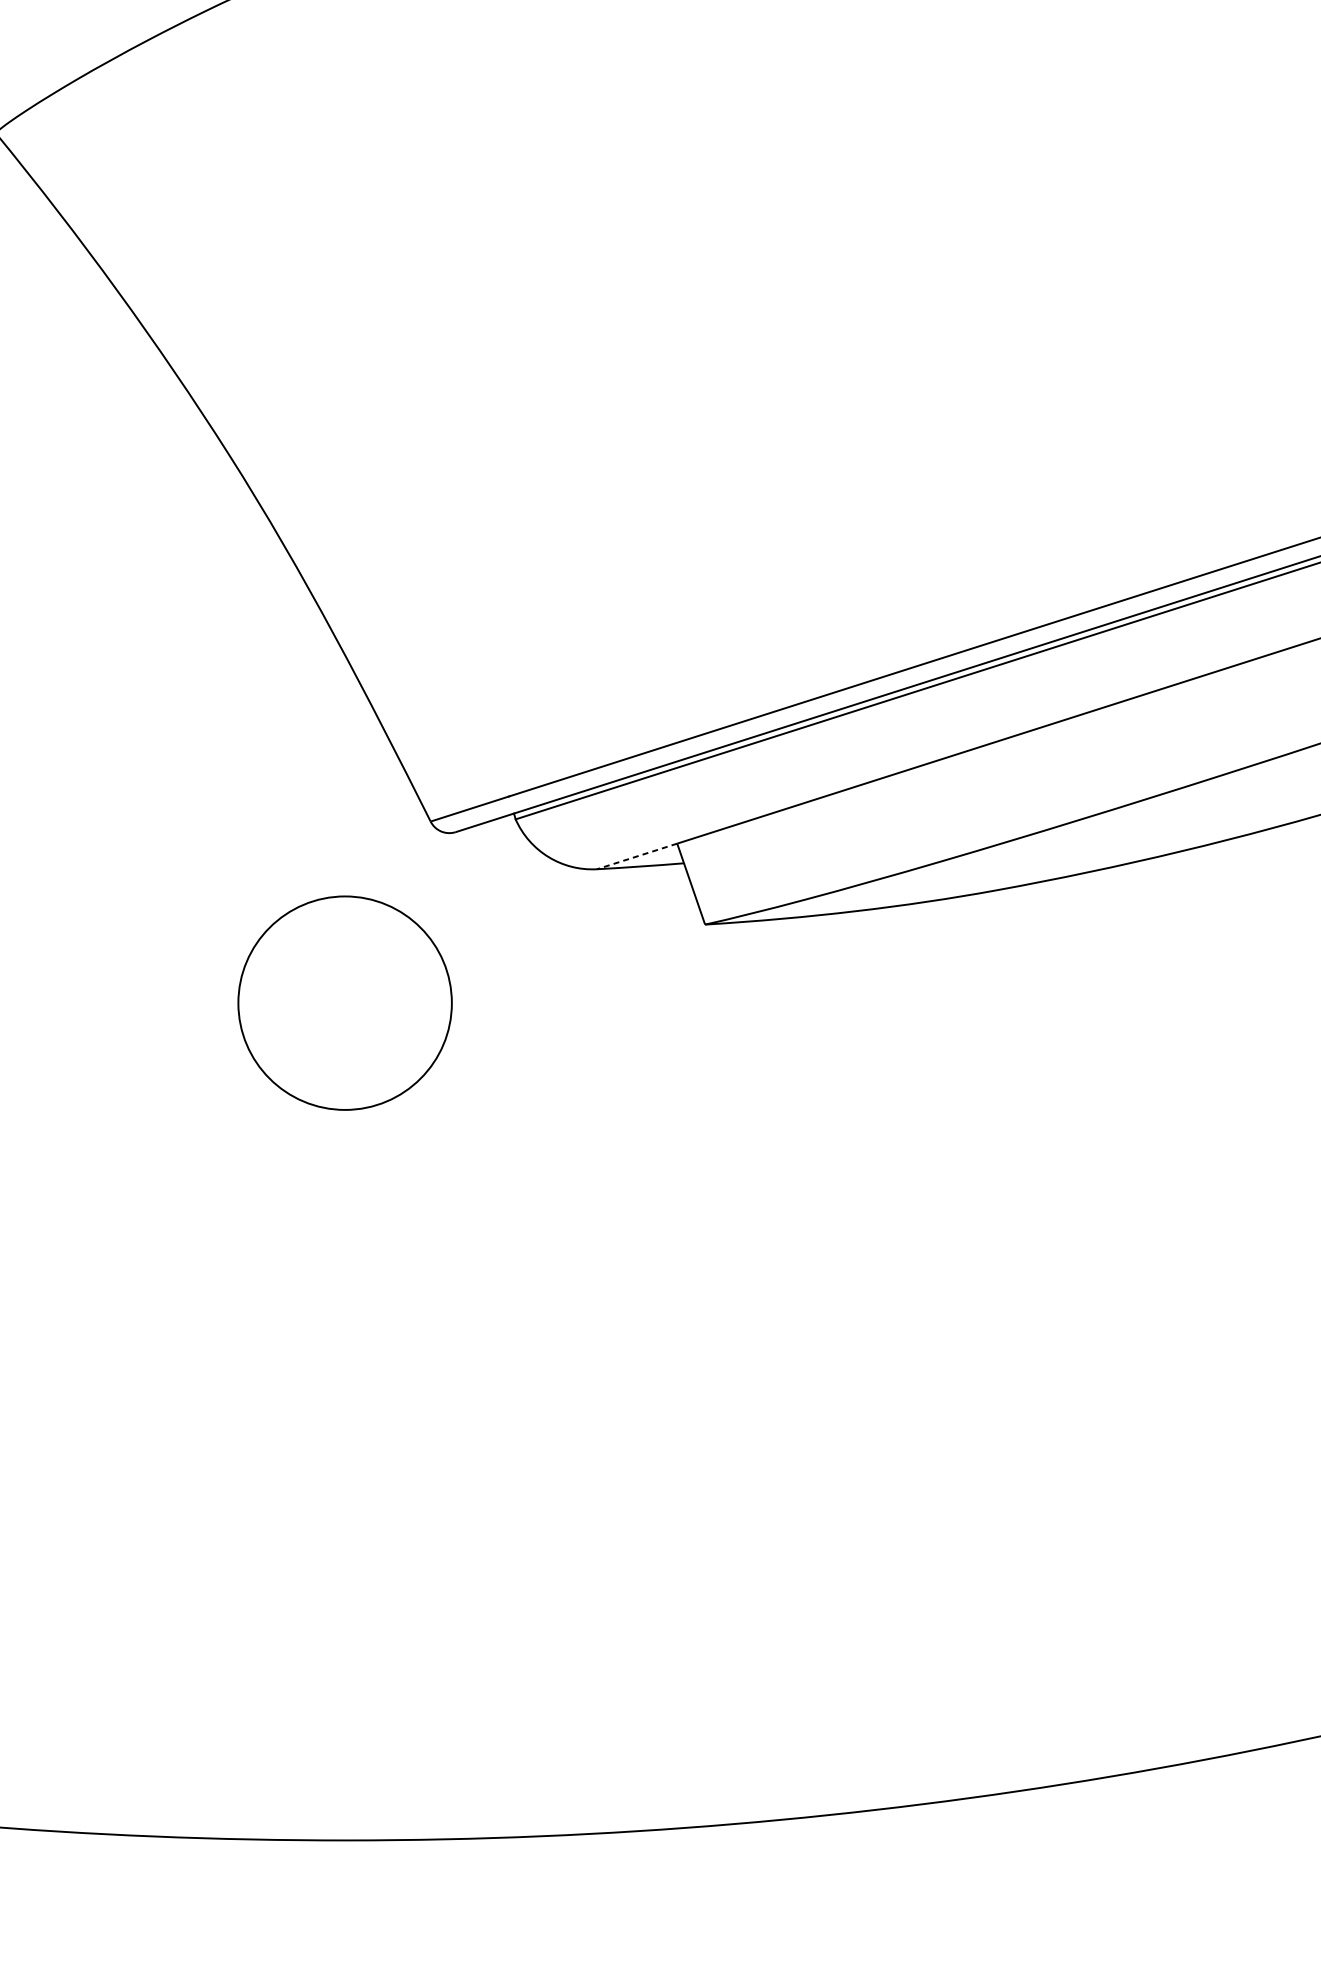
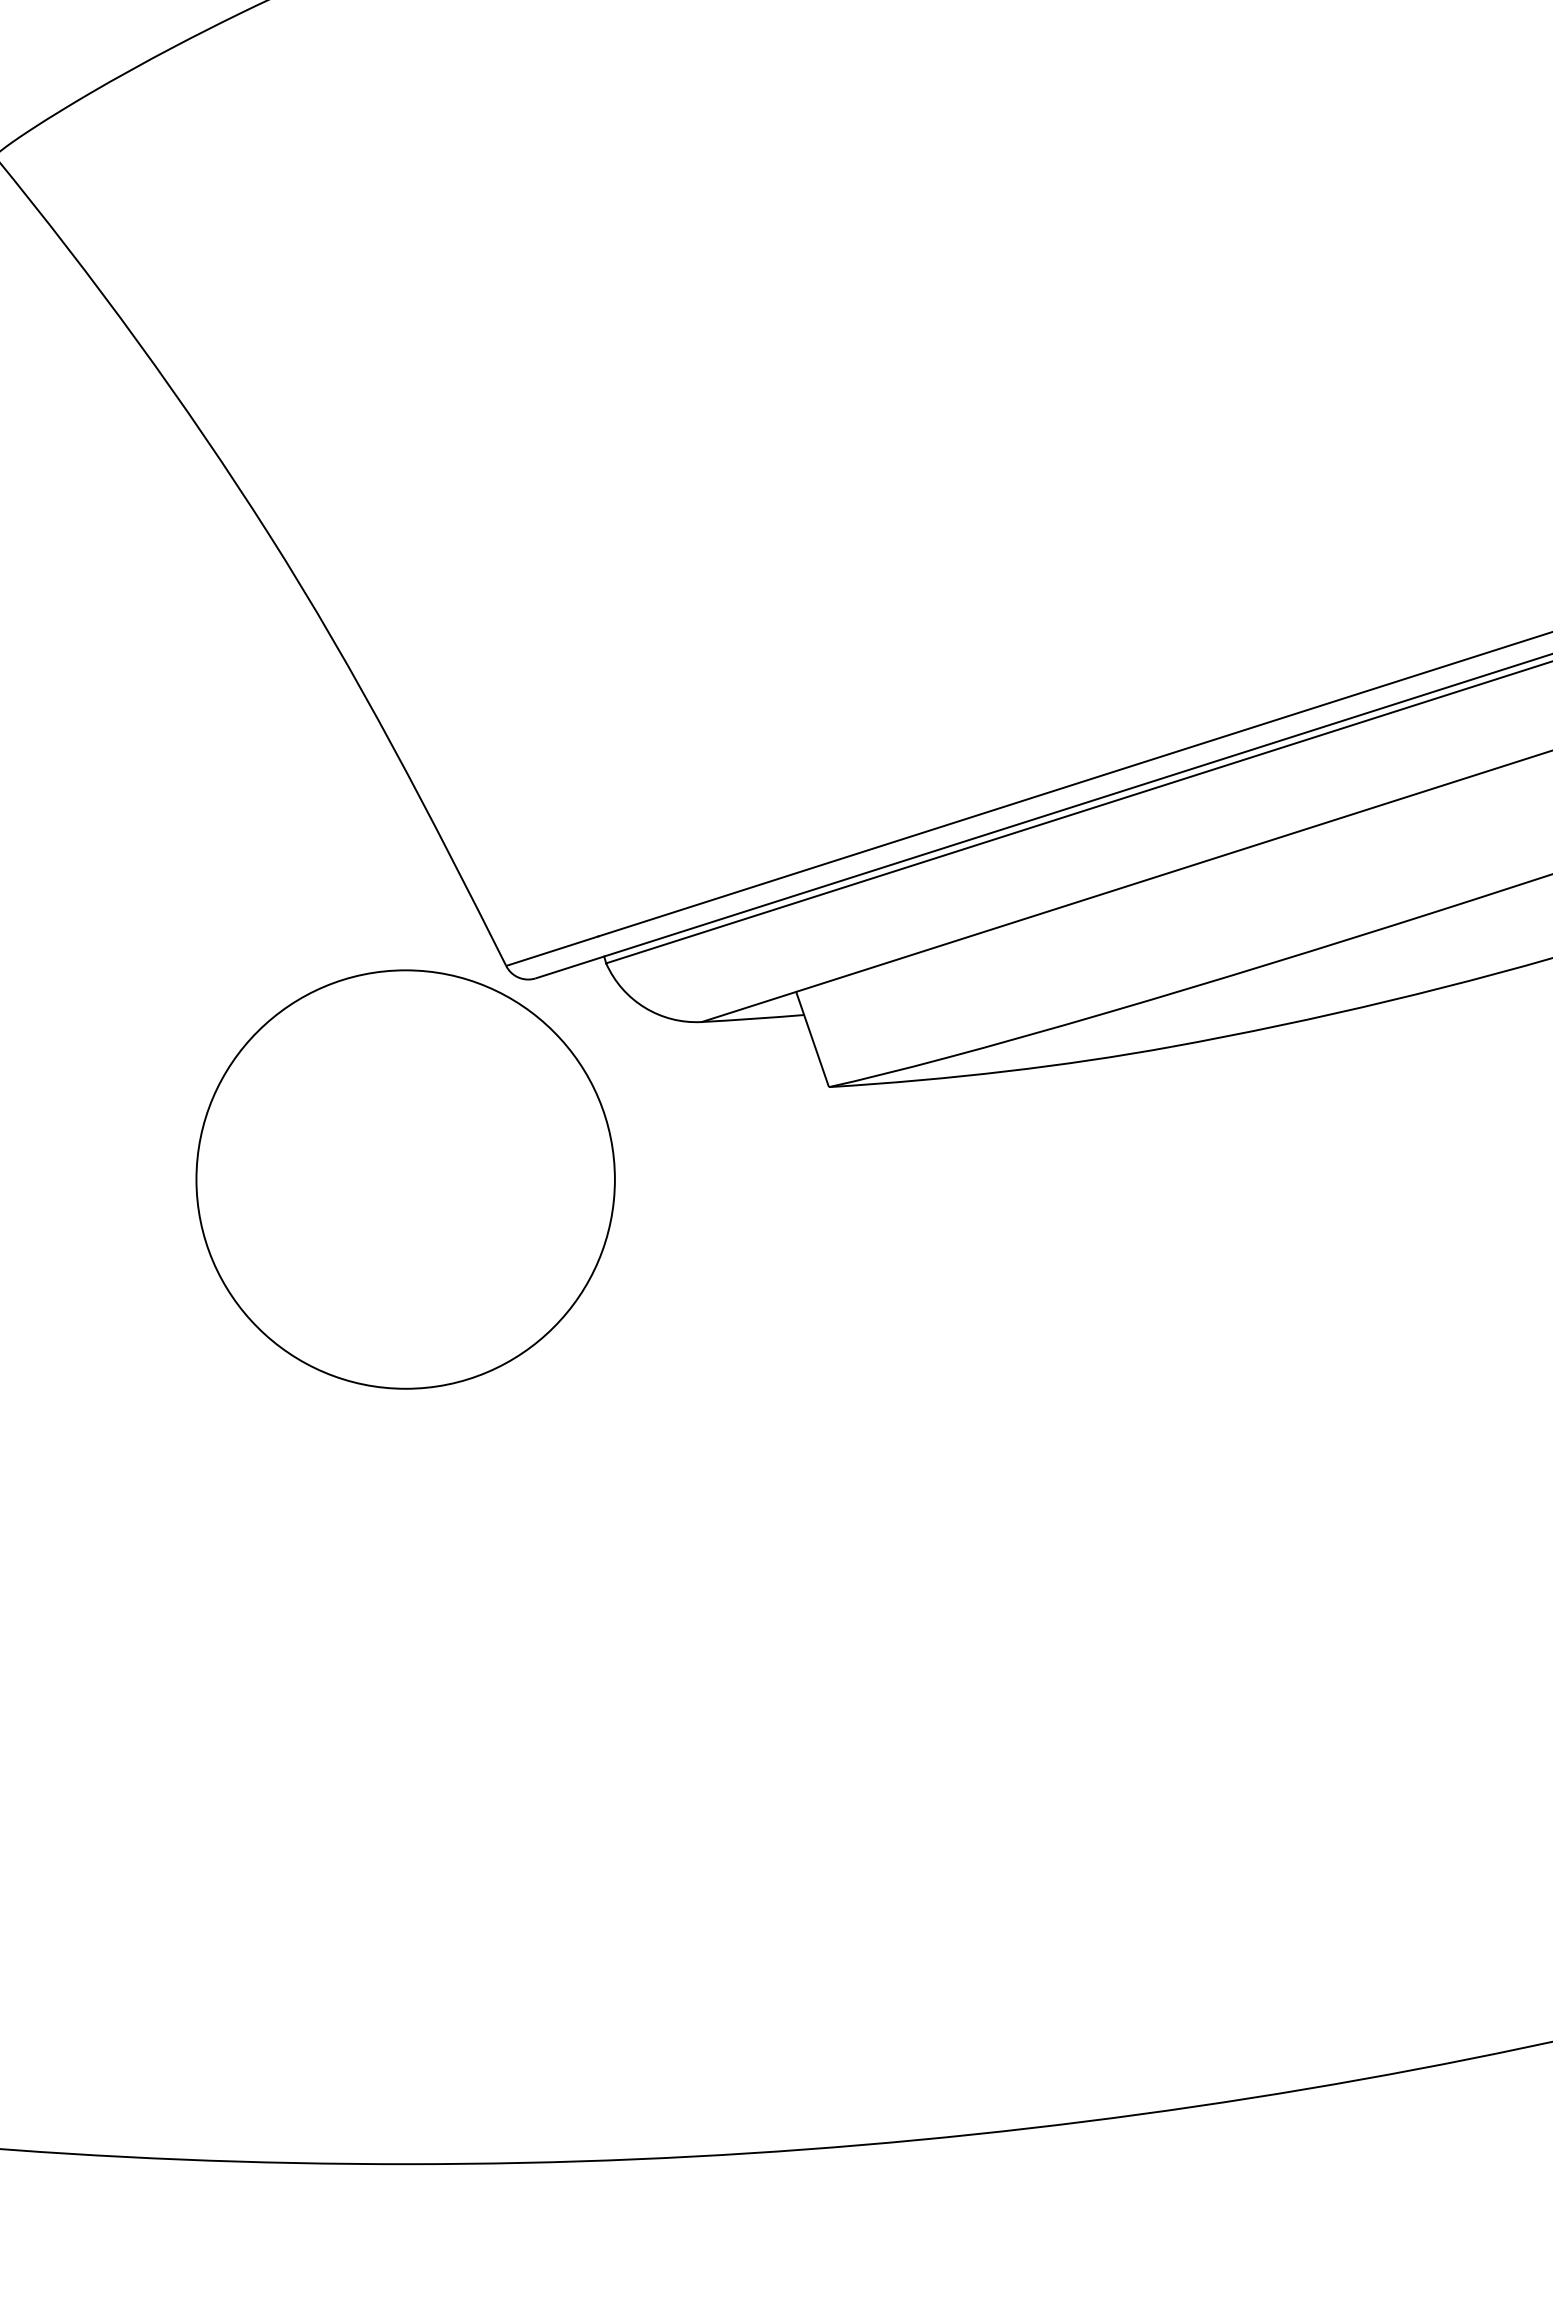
line: (637, 856) -> (749, 1006), dashed -> solid
circle: (345, 1003) -> (405, 1179), size x1.67

